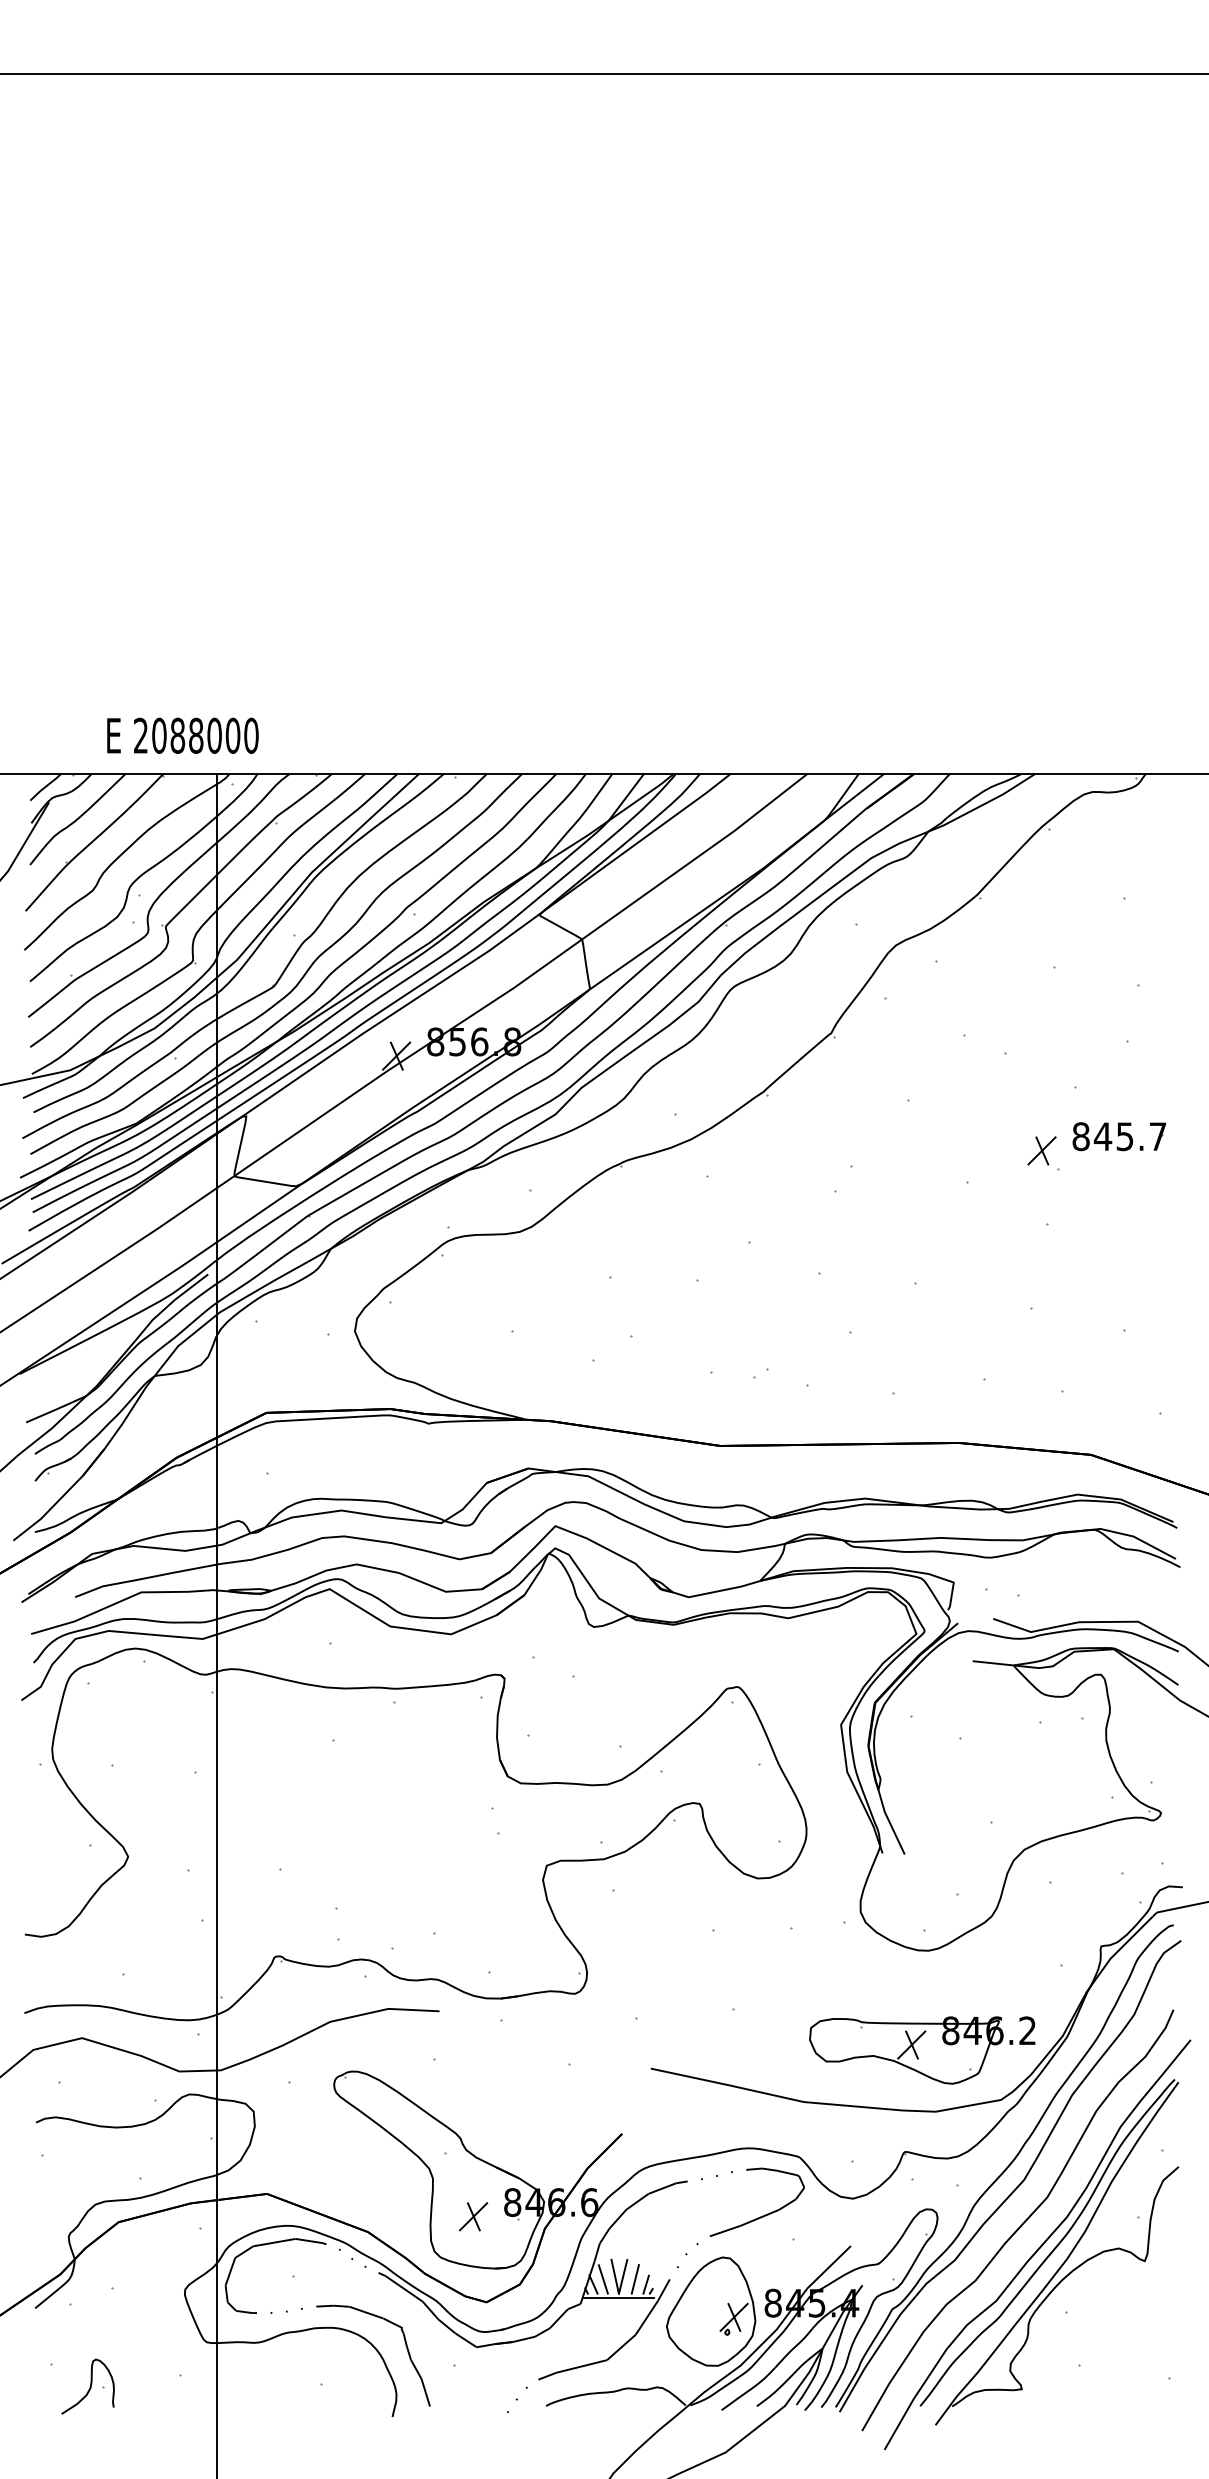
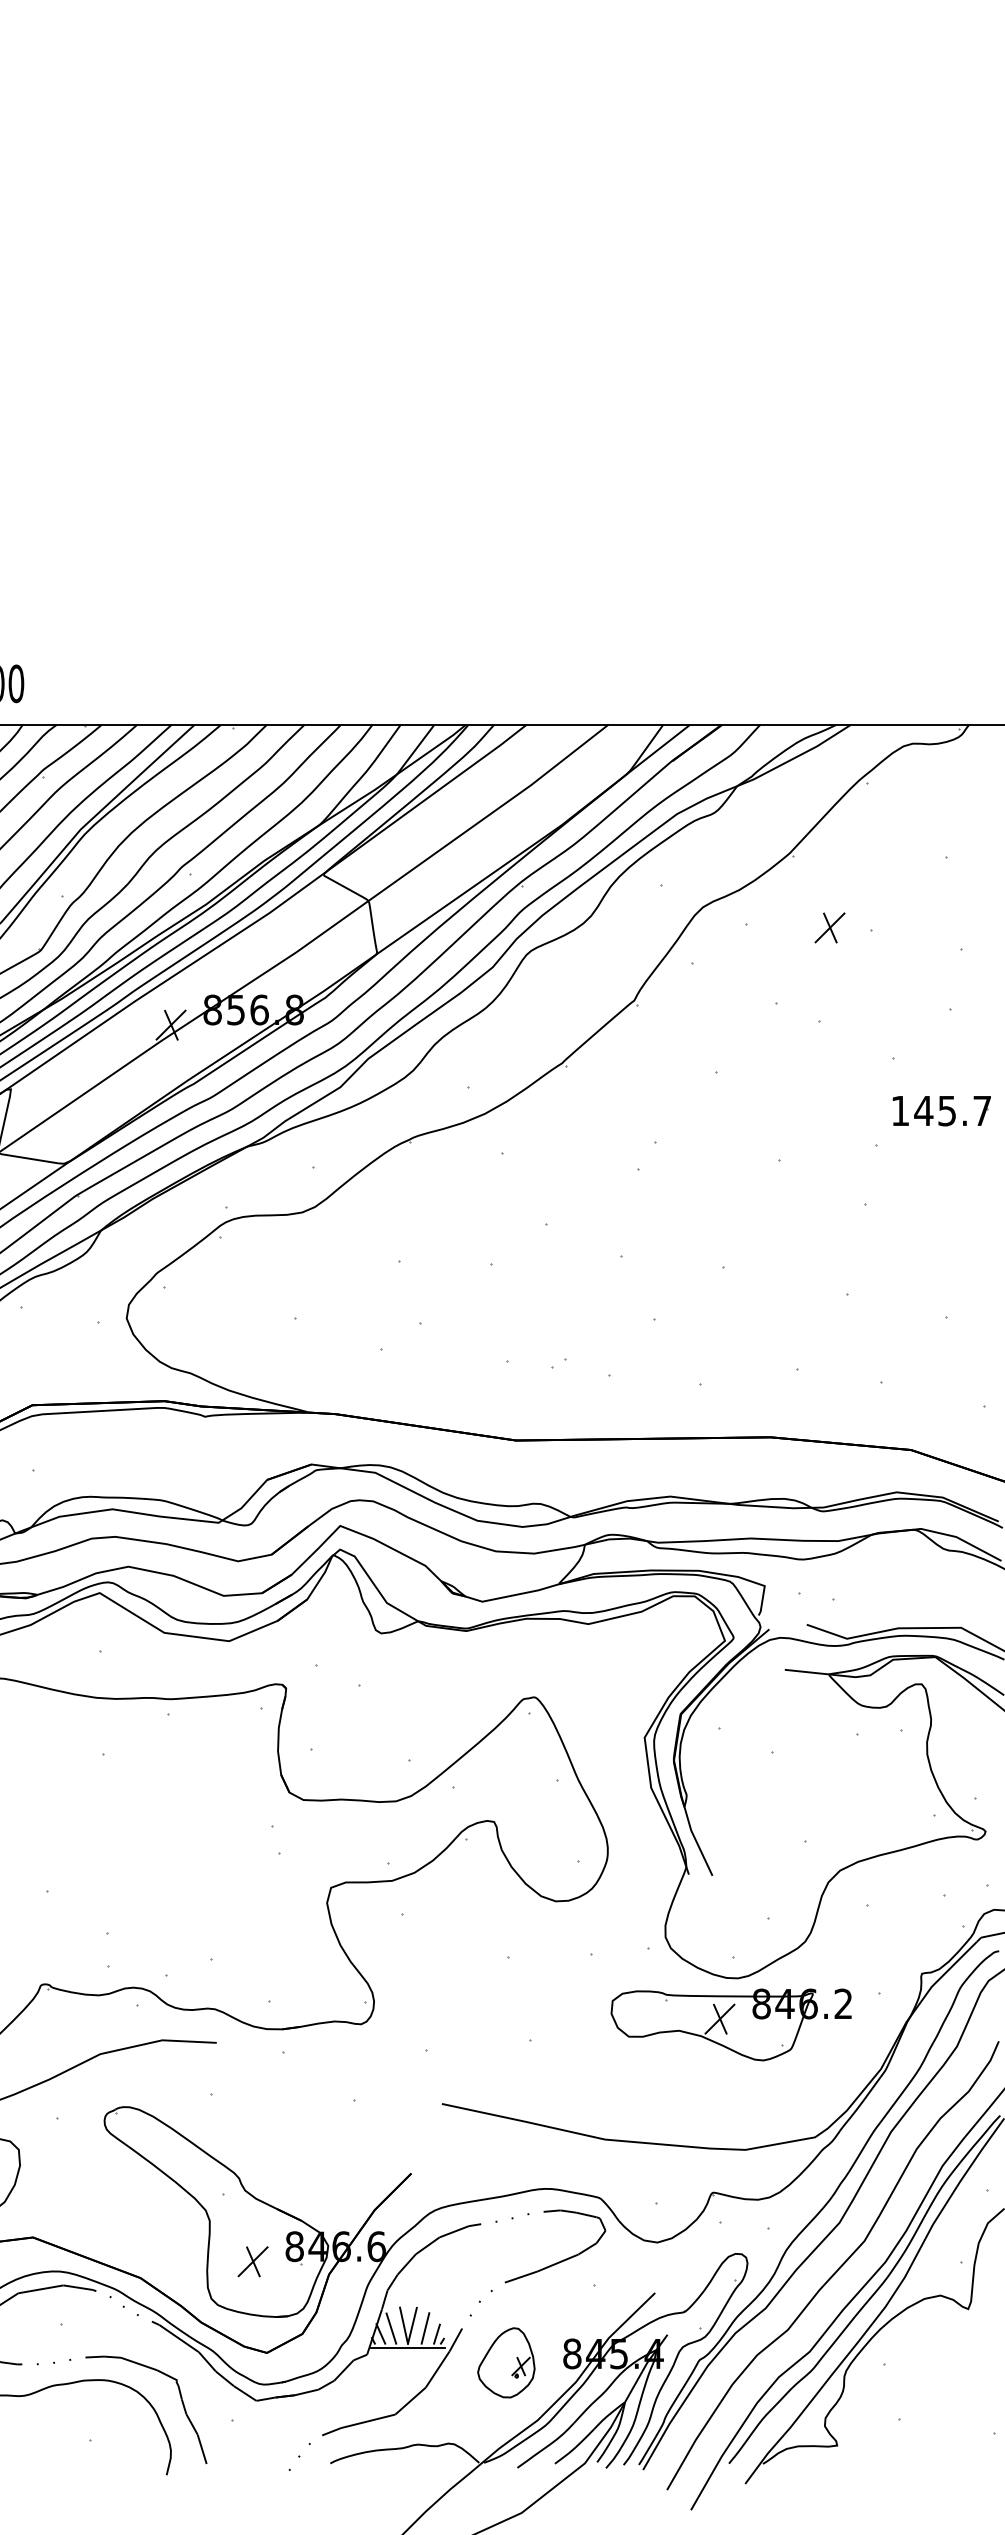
text: (1080, 1136) -> (899, 1110), 845.7 -> 145.7
part: (1041, 1150) -> (829, 927), moved
part: (922, 2050) -> (731, 2024), moved
part: (711, 2311) -> (506, 2362), size x0.6

